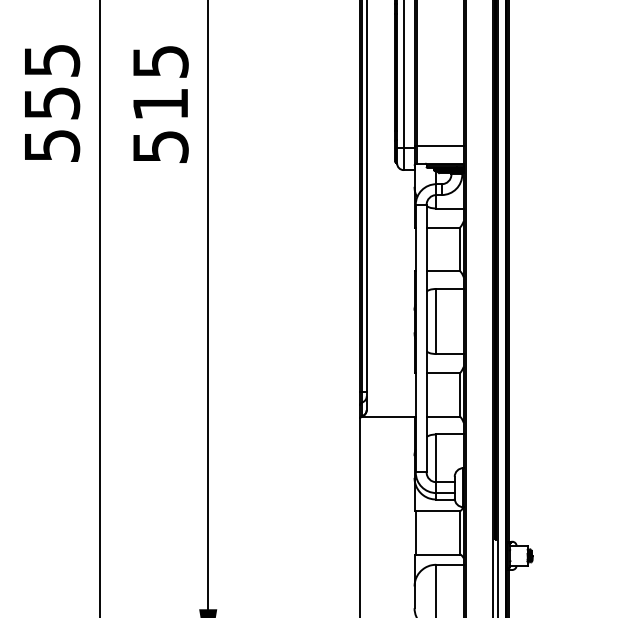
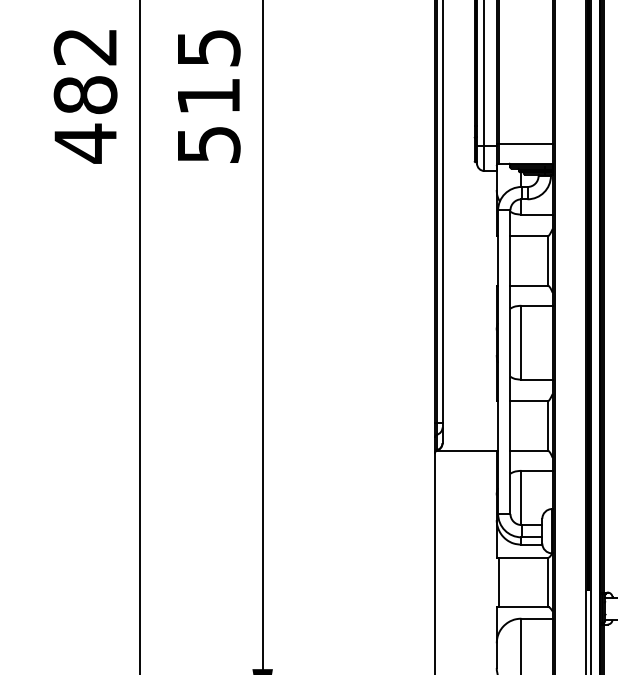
text: (52, 104) -> (86, 96), 555 -> 482

